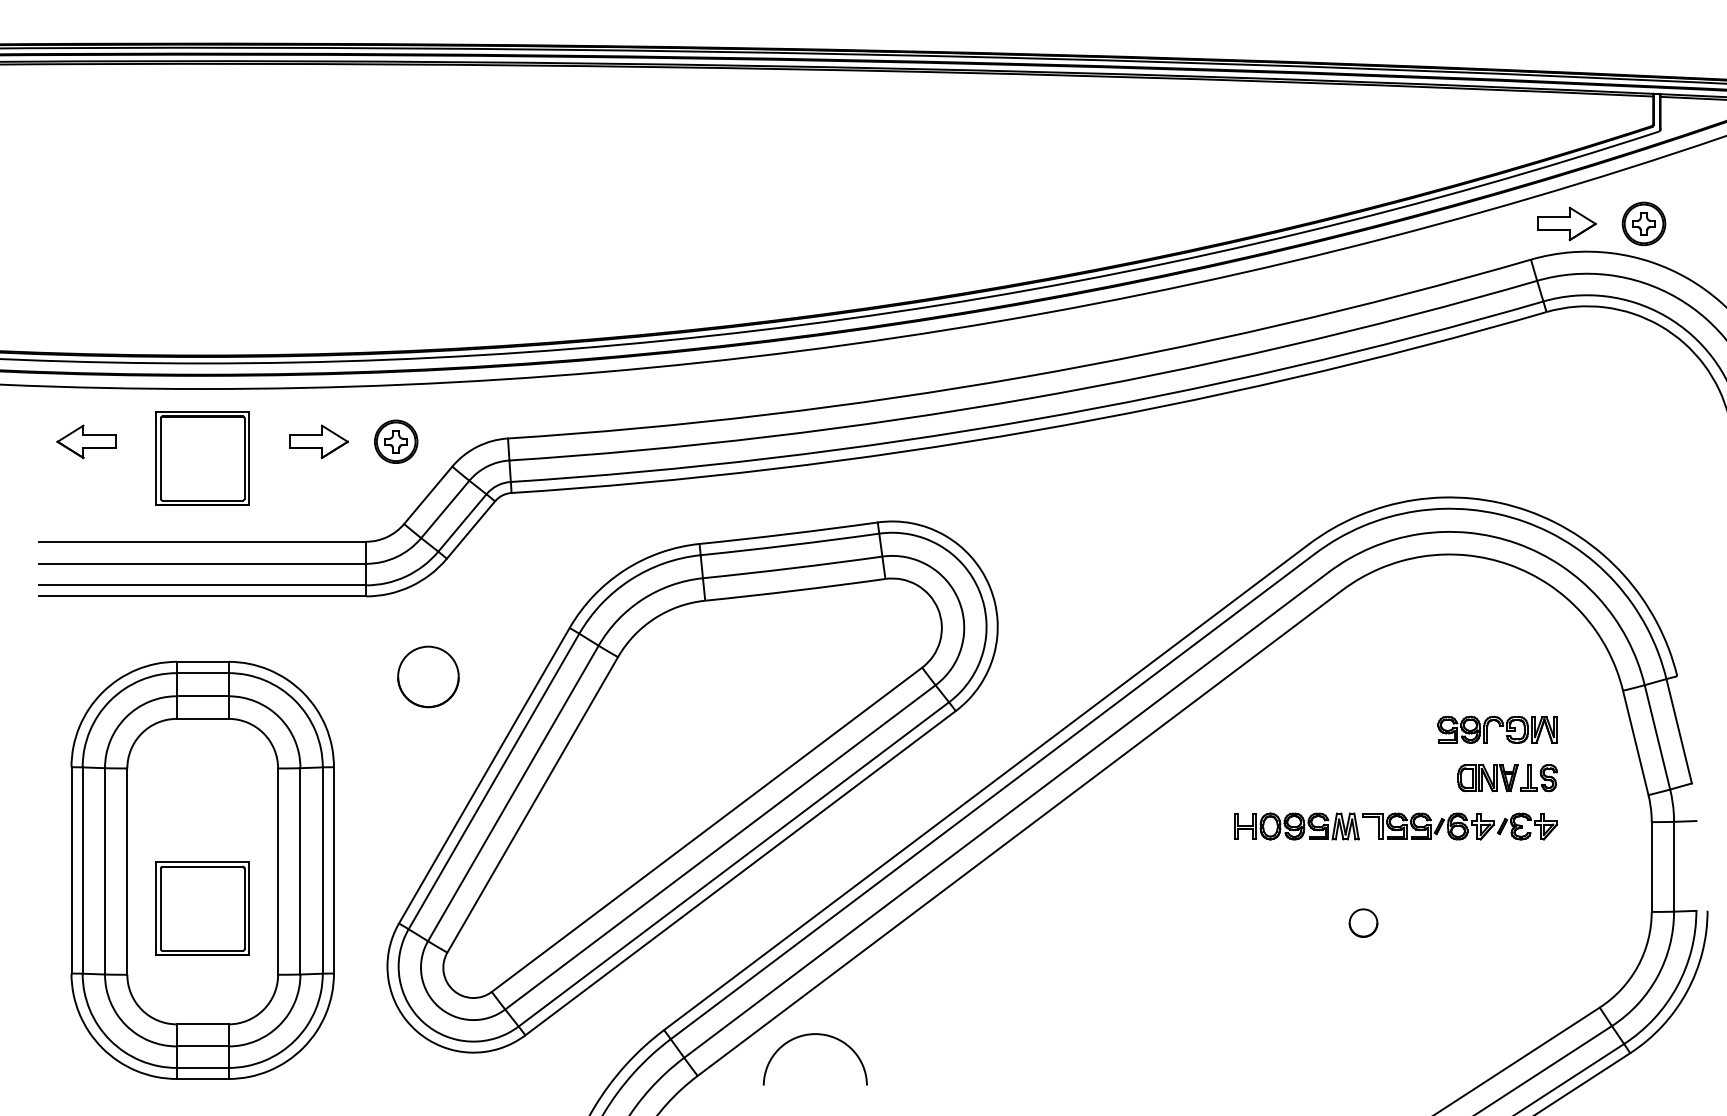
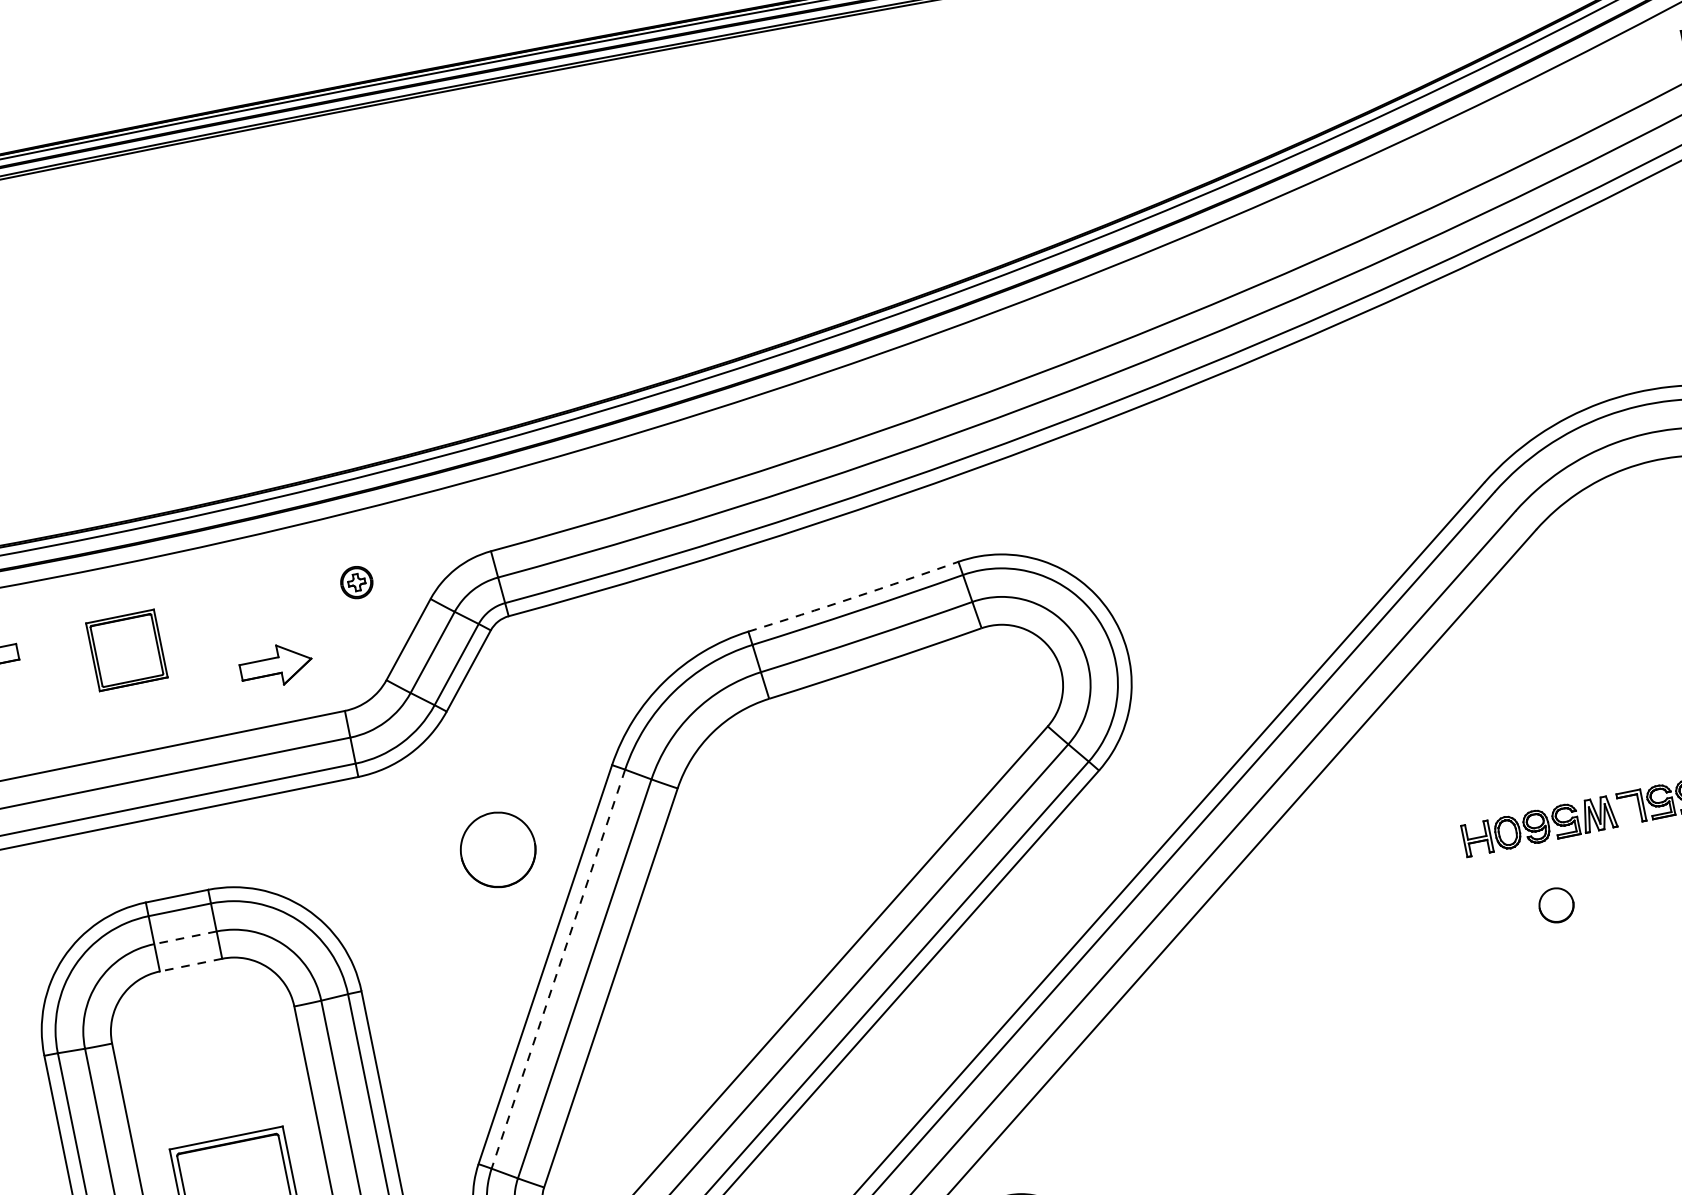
part: (318, 441) -> (275, 665), moved
part: (396, 441) -> (356, 582), size x0.6
part: (202, 458) -> (126, 650), size x0.6
arc: (788, 534) -> (853, 598), solid -> dashed
part: (428, 676) -> (498, 849), moved
line: (202, 696) -> (185, 938), solid -> dashed
line: (202, 718) -> (190, 964), solid -> dashed
line: (494, 781) -> (558, 969), solid -> dashed
part: (1363, 922) -> (1556, 904), moved

